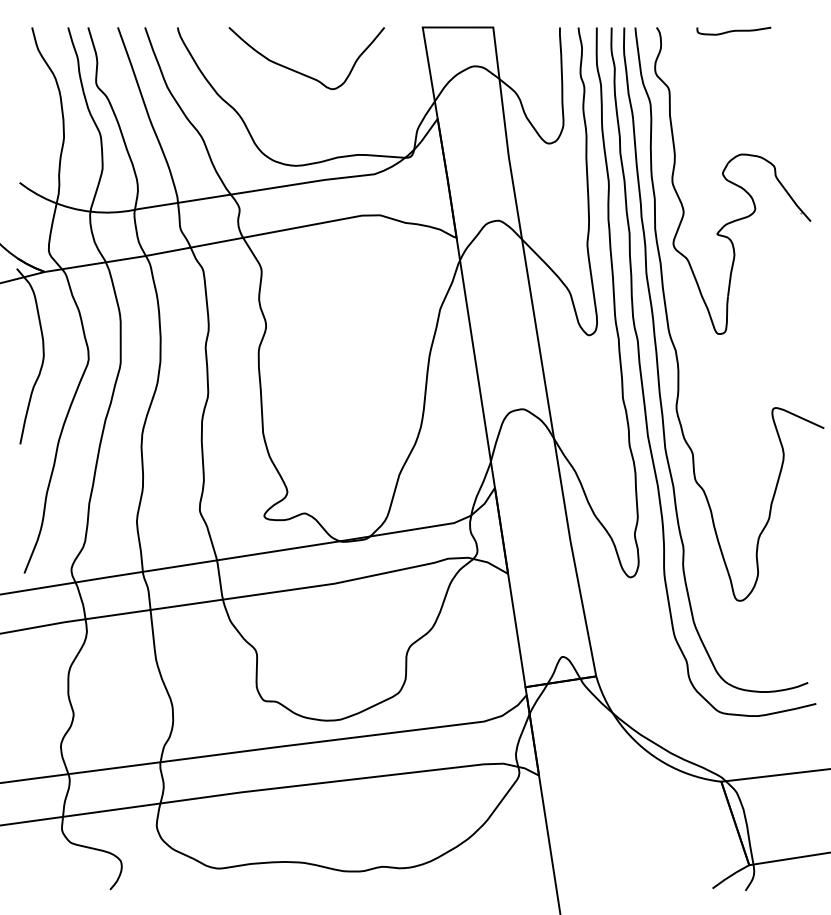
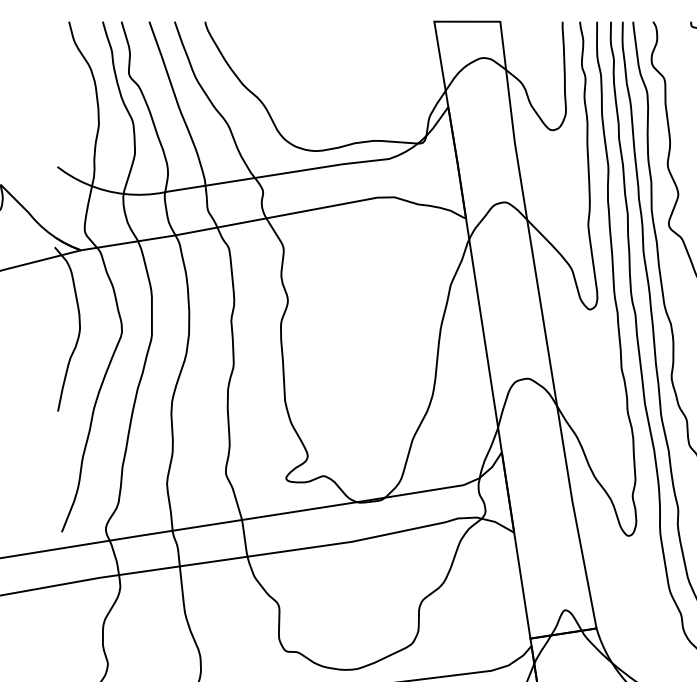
curve: (301, 72) -> (320, 63), removed

